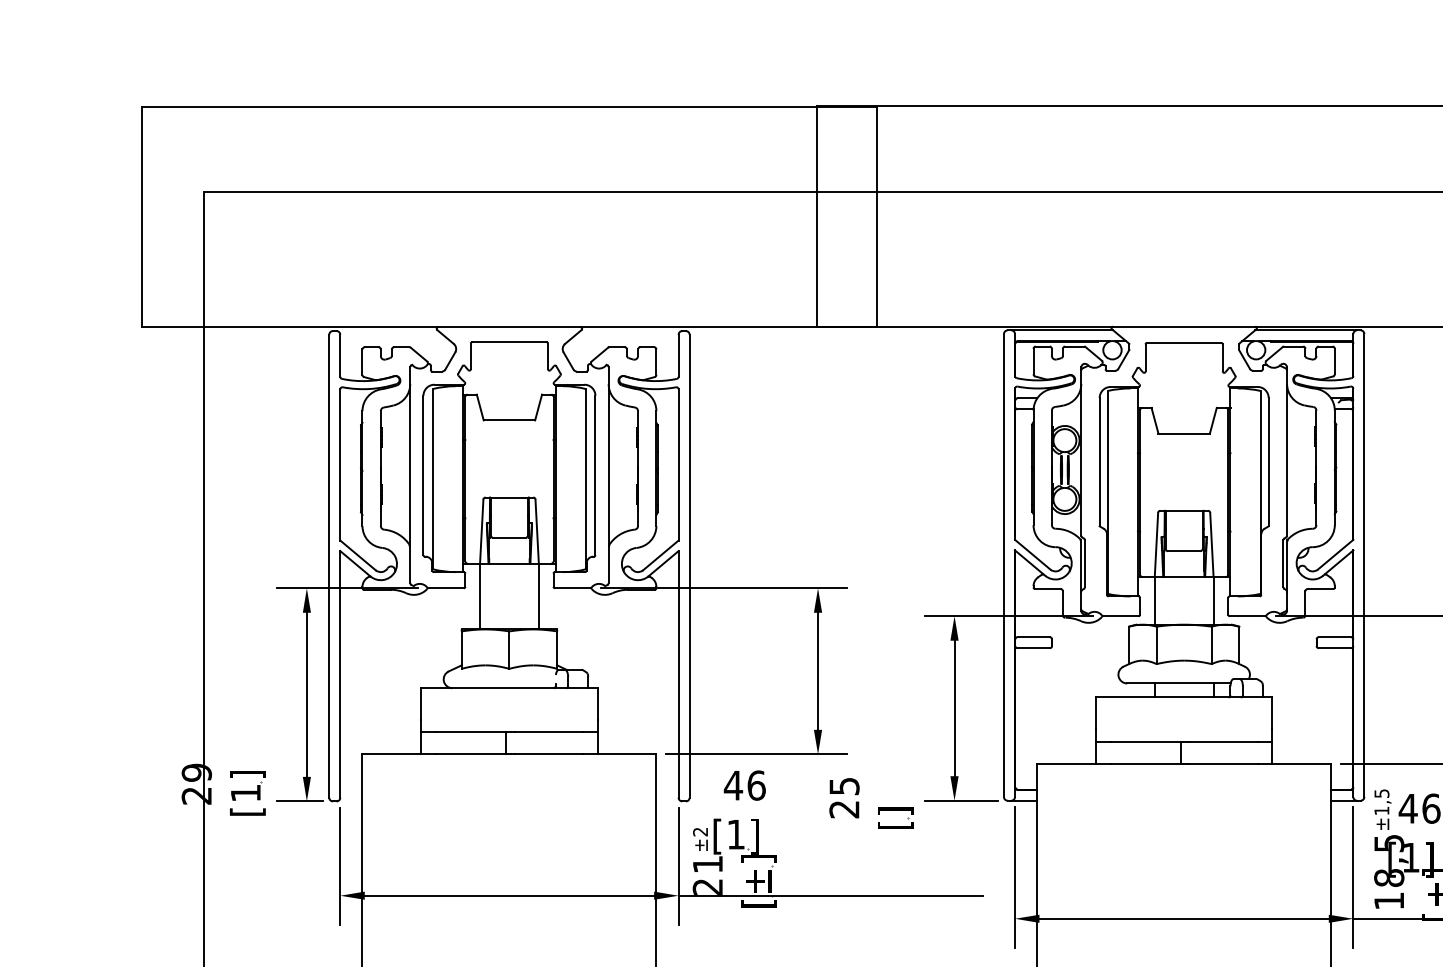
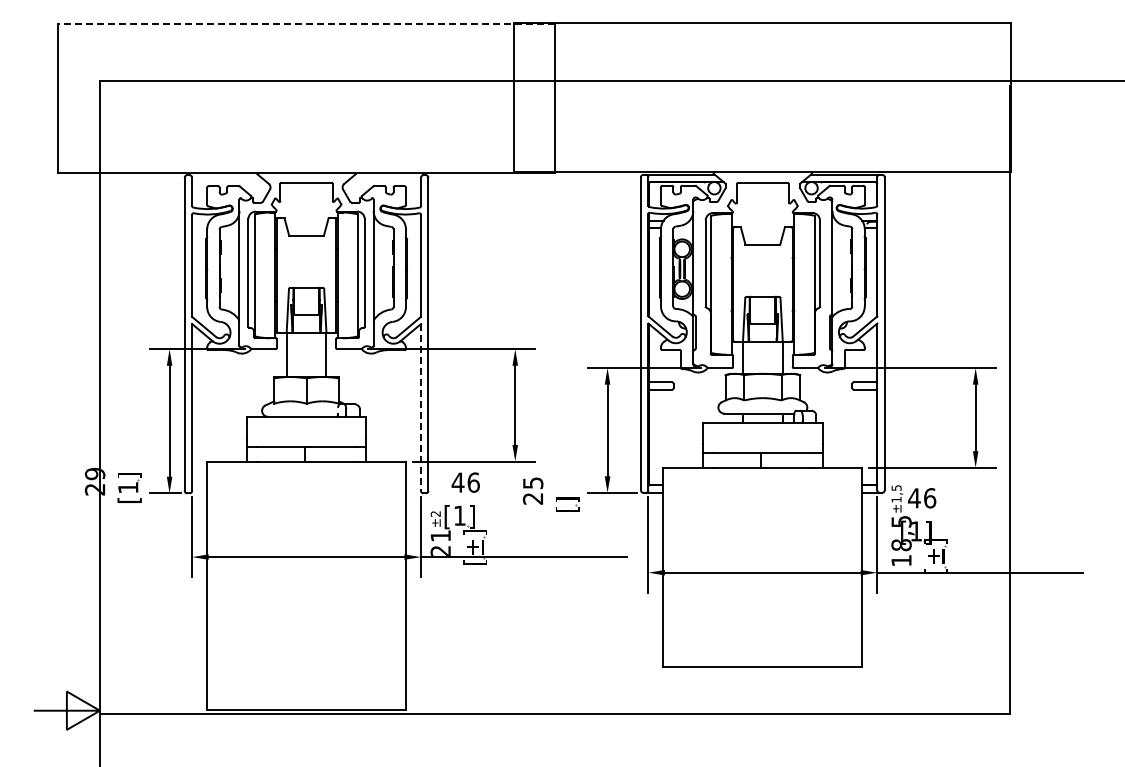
line: (509, 106) -> (306, 23), solid -> dashed
line: (677, 674) -> (420, 407), solid -> dashed

